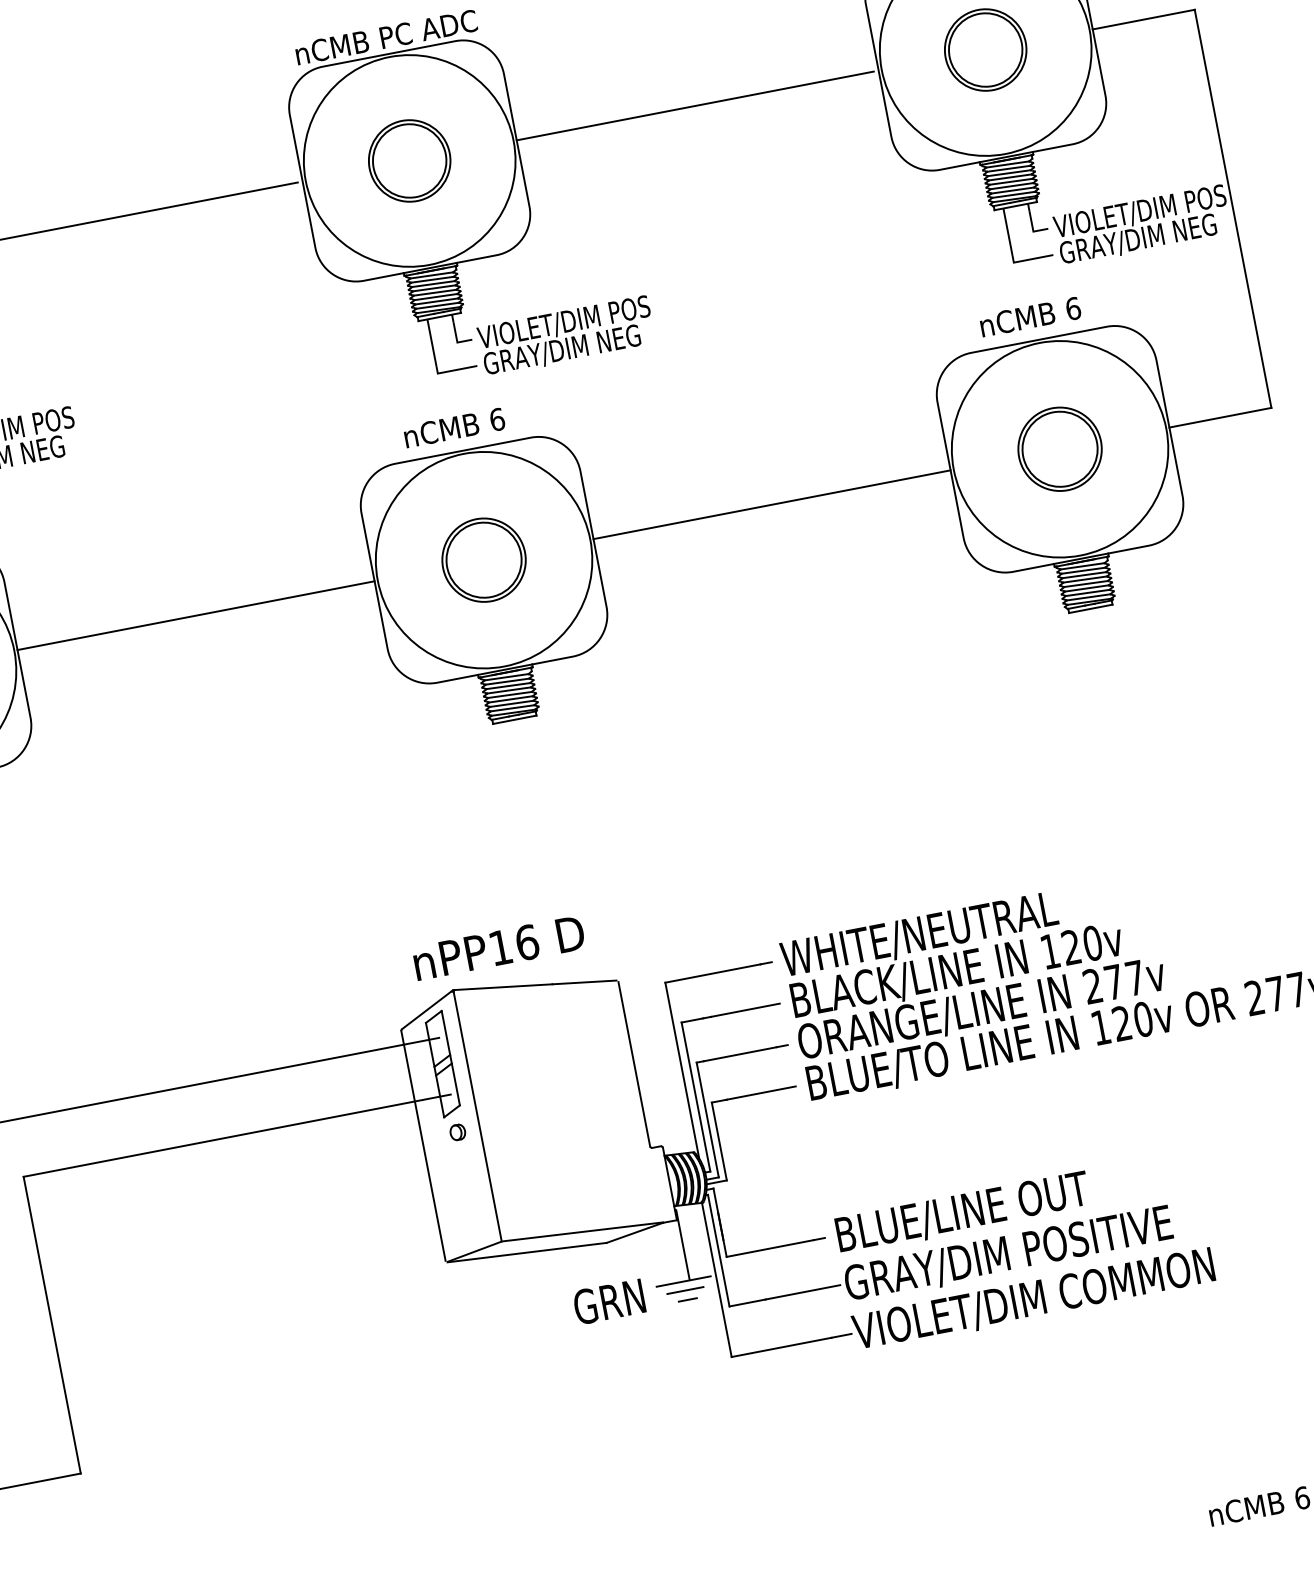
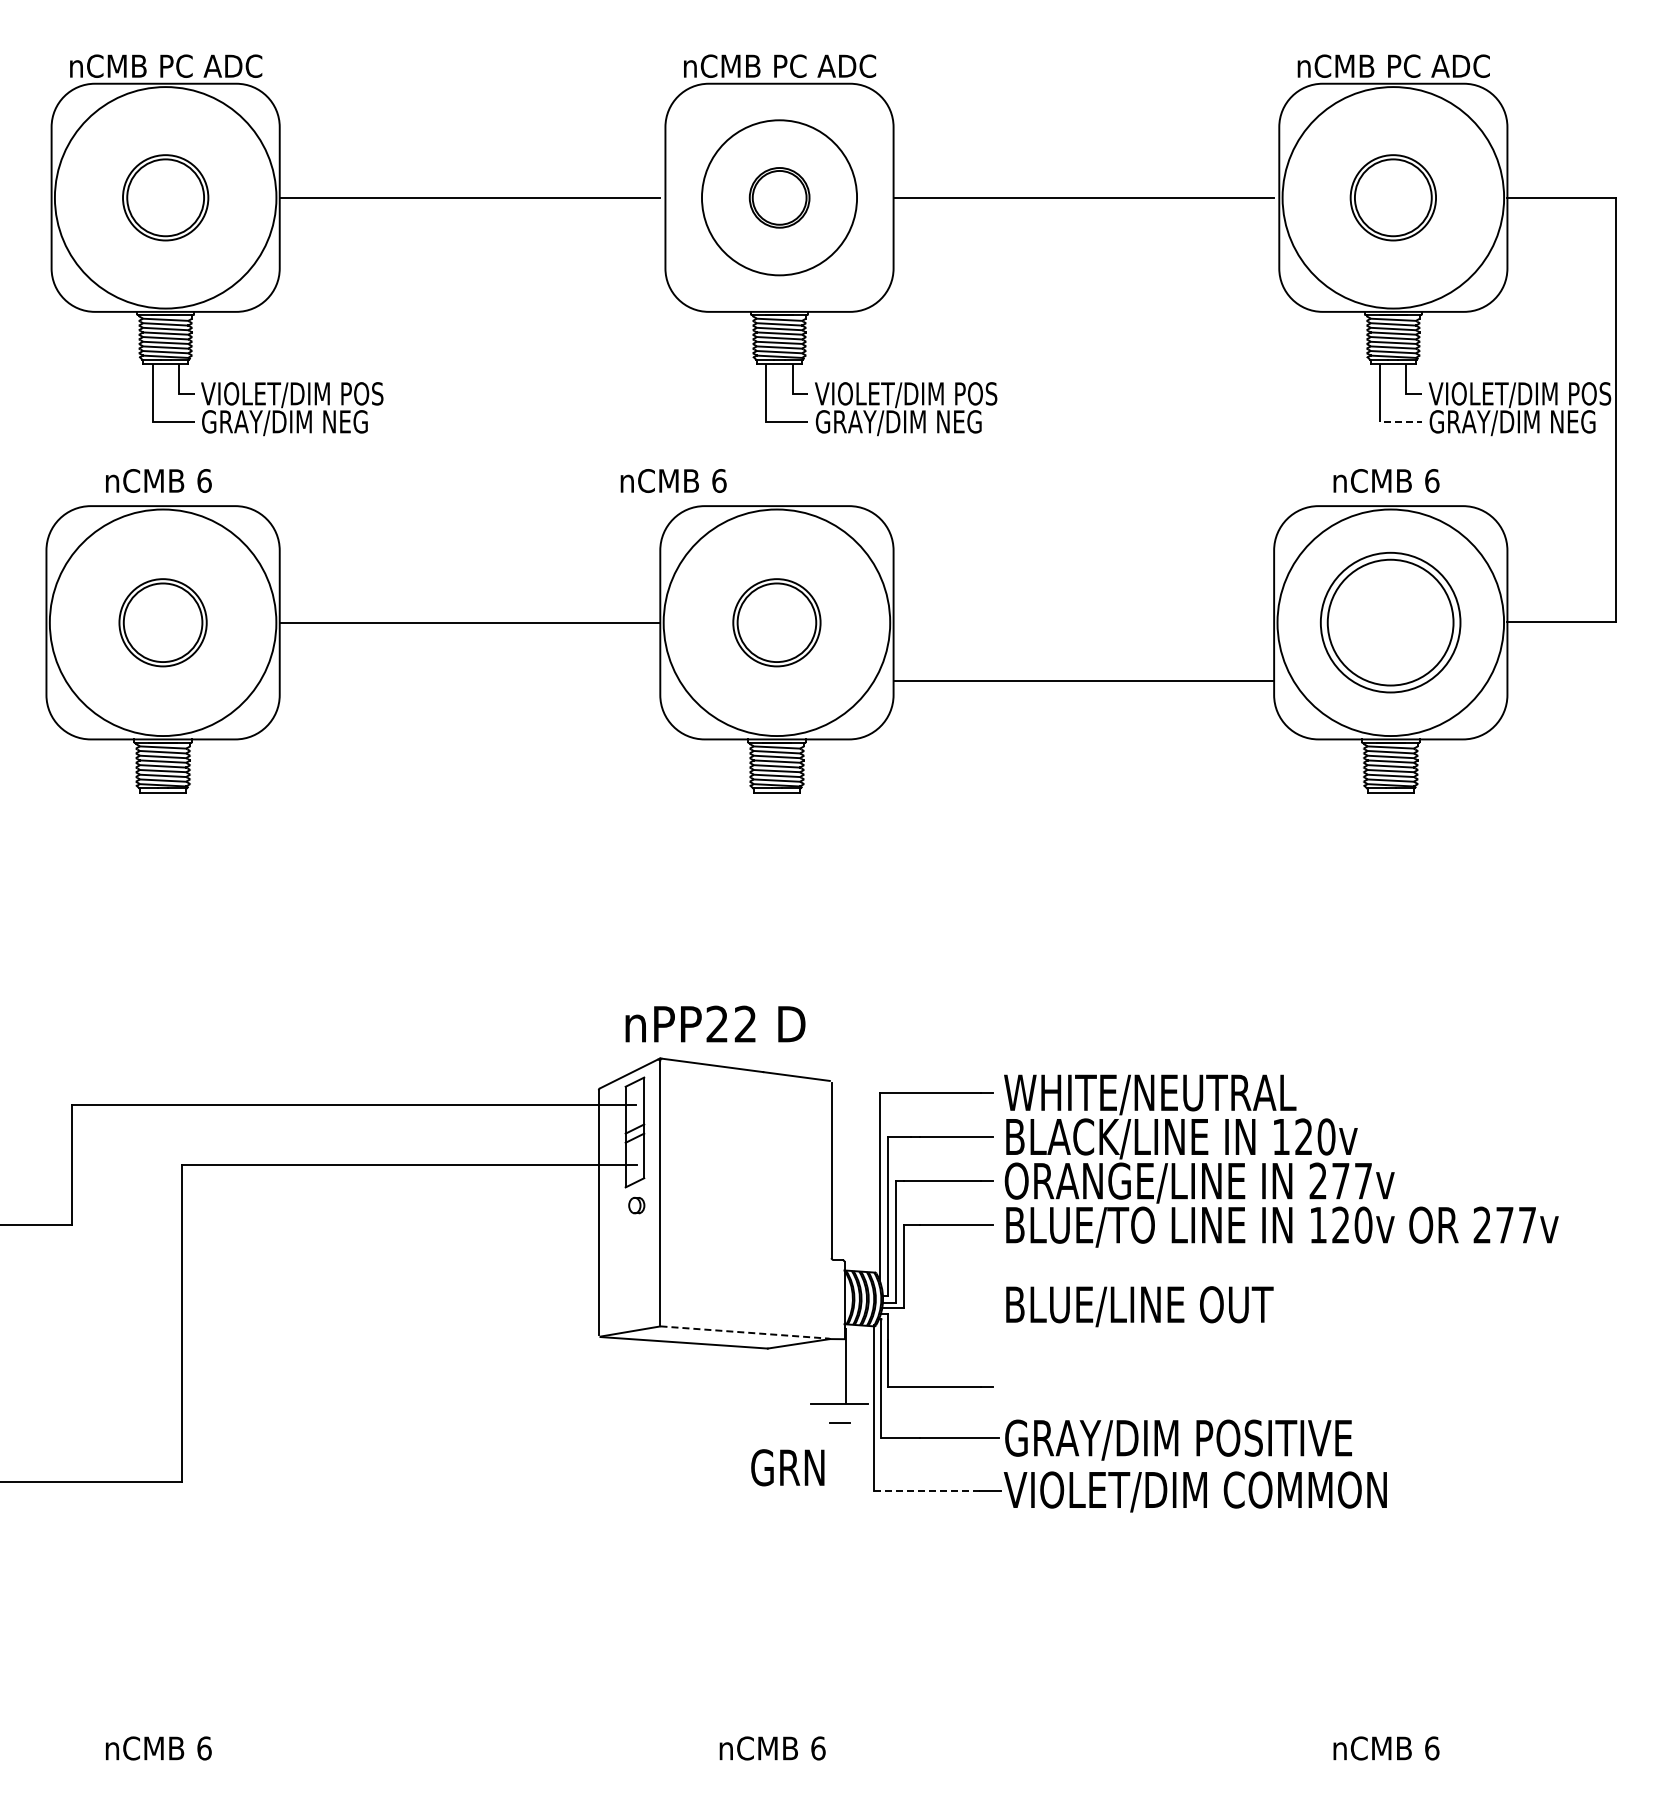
circle: (409, 160) -> (779, 197), size x0.7
part: (409, 160) -> (779, 197), size x0.7
line: (1029, 259) -> (1396, 421), solid -> dashed
text: (454, 427) -> (673, 480), moved
part: (1059, 449) -> (1390, 622), size x1.6
line: (771, 504) -> (1083, 680), moved
text: (513, 944) -> (731, 1023), nPP16 -> nPP22
text: (962, 1213) -> (1139, 1306), moved
line: (582, 1231) -> (745, 1332), solid -> dashed
line: (685, 1290) -> (839, 1413), removed
text: (608, 1301) -> (787, 1467), moved
line: (781, 1347) -> (926, 1490), solid -> dashed

